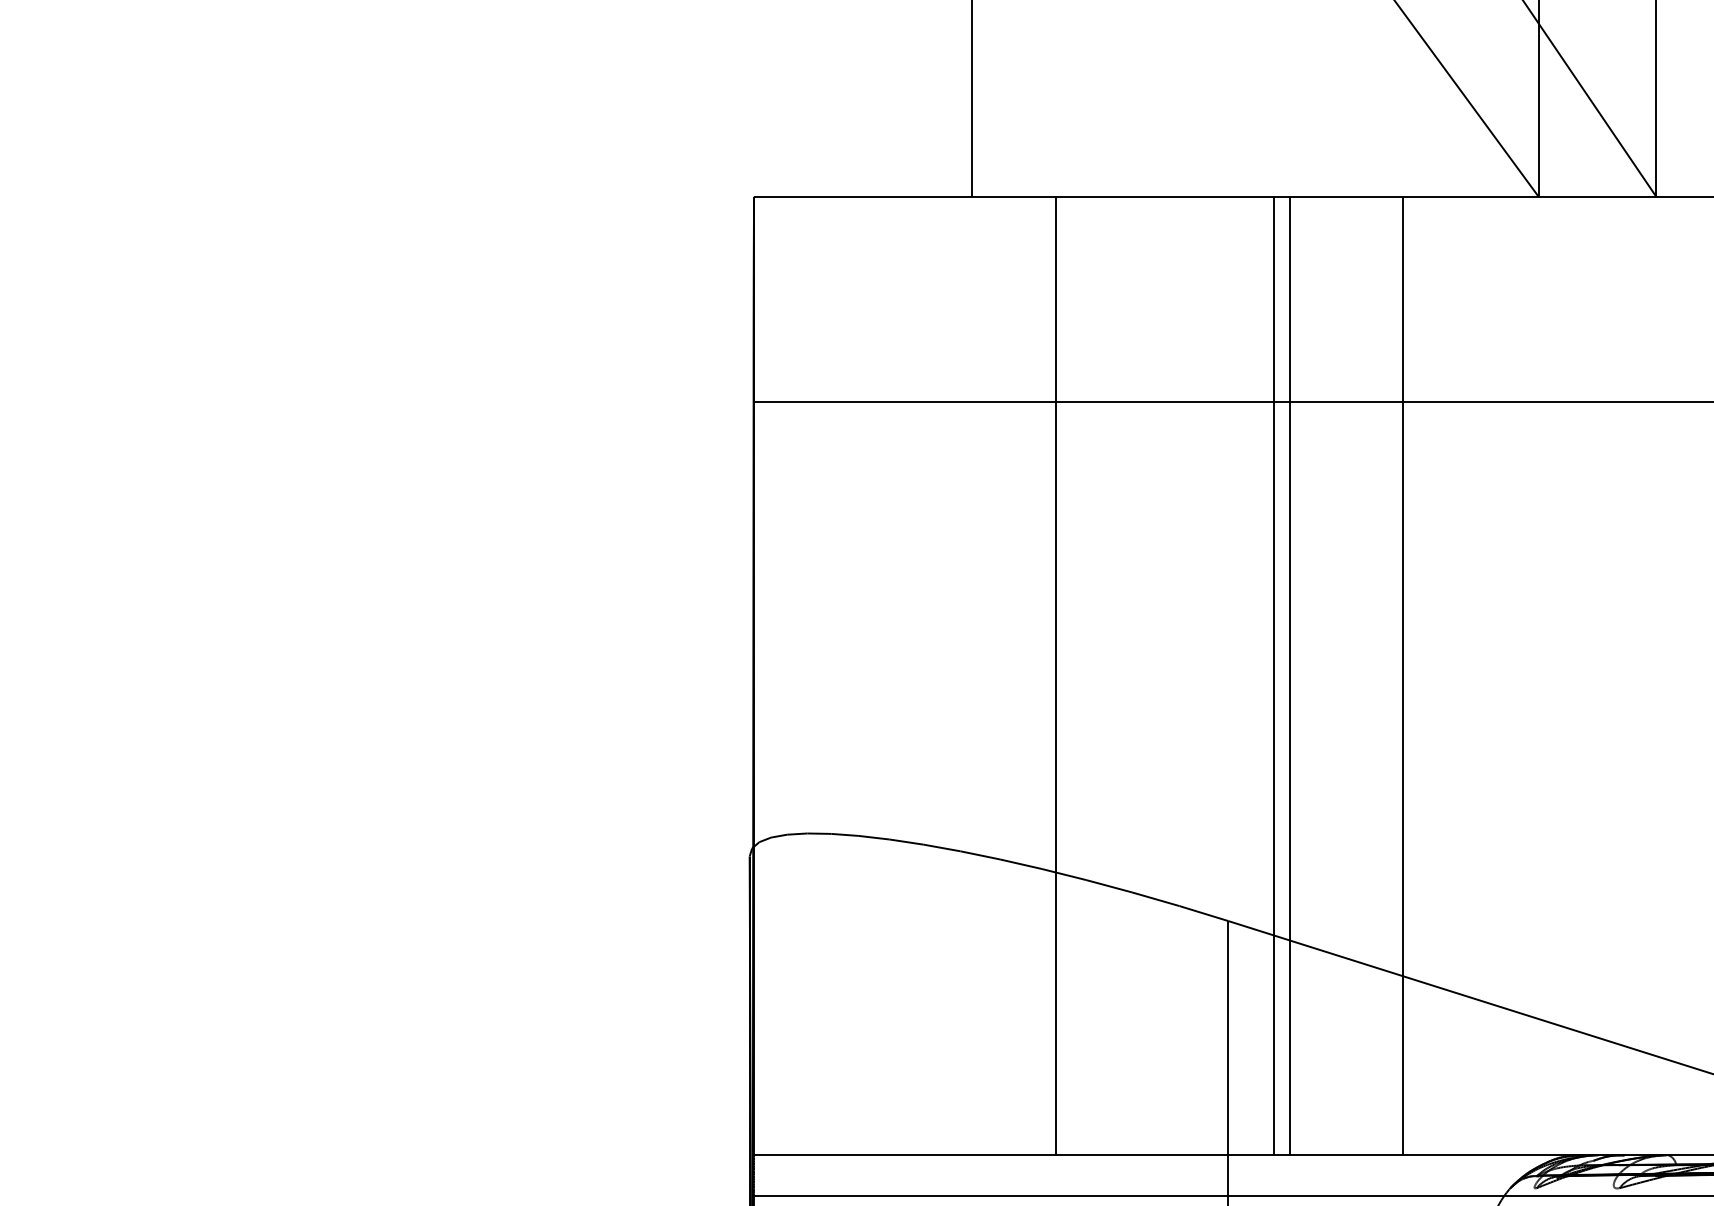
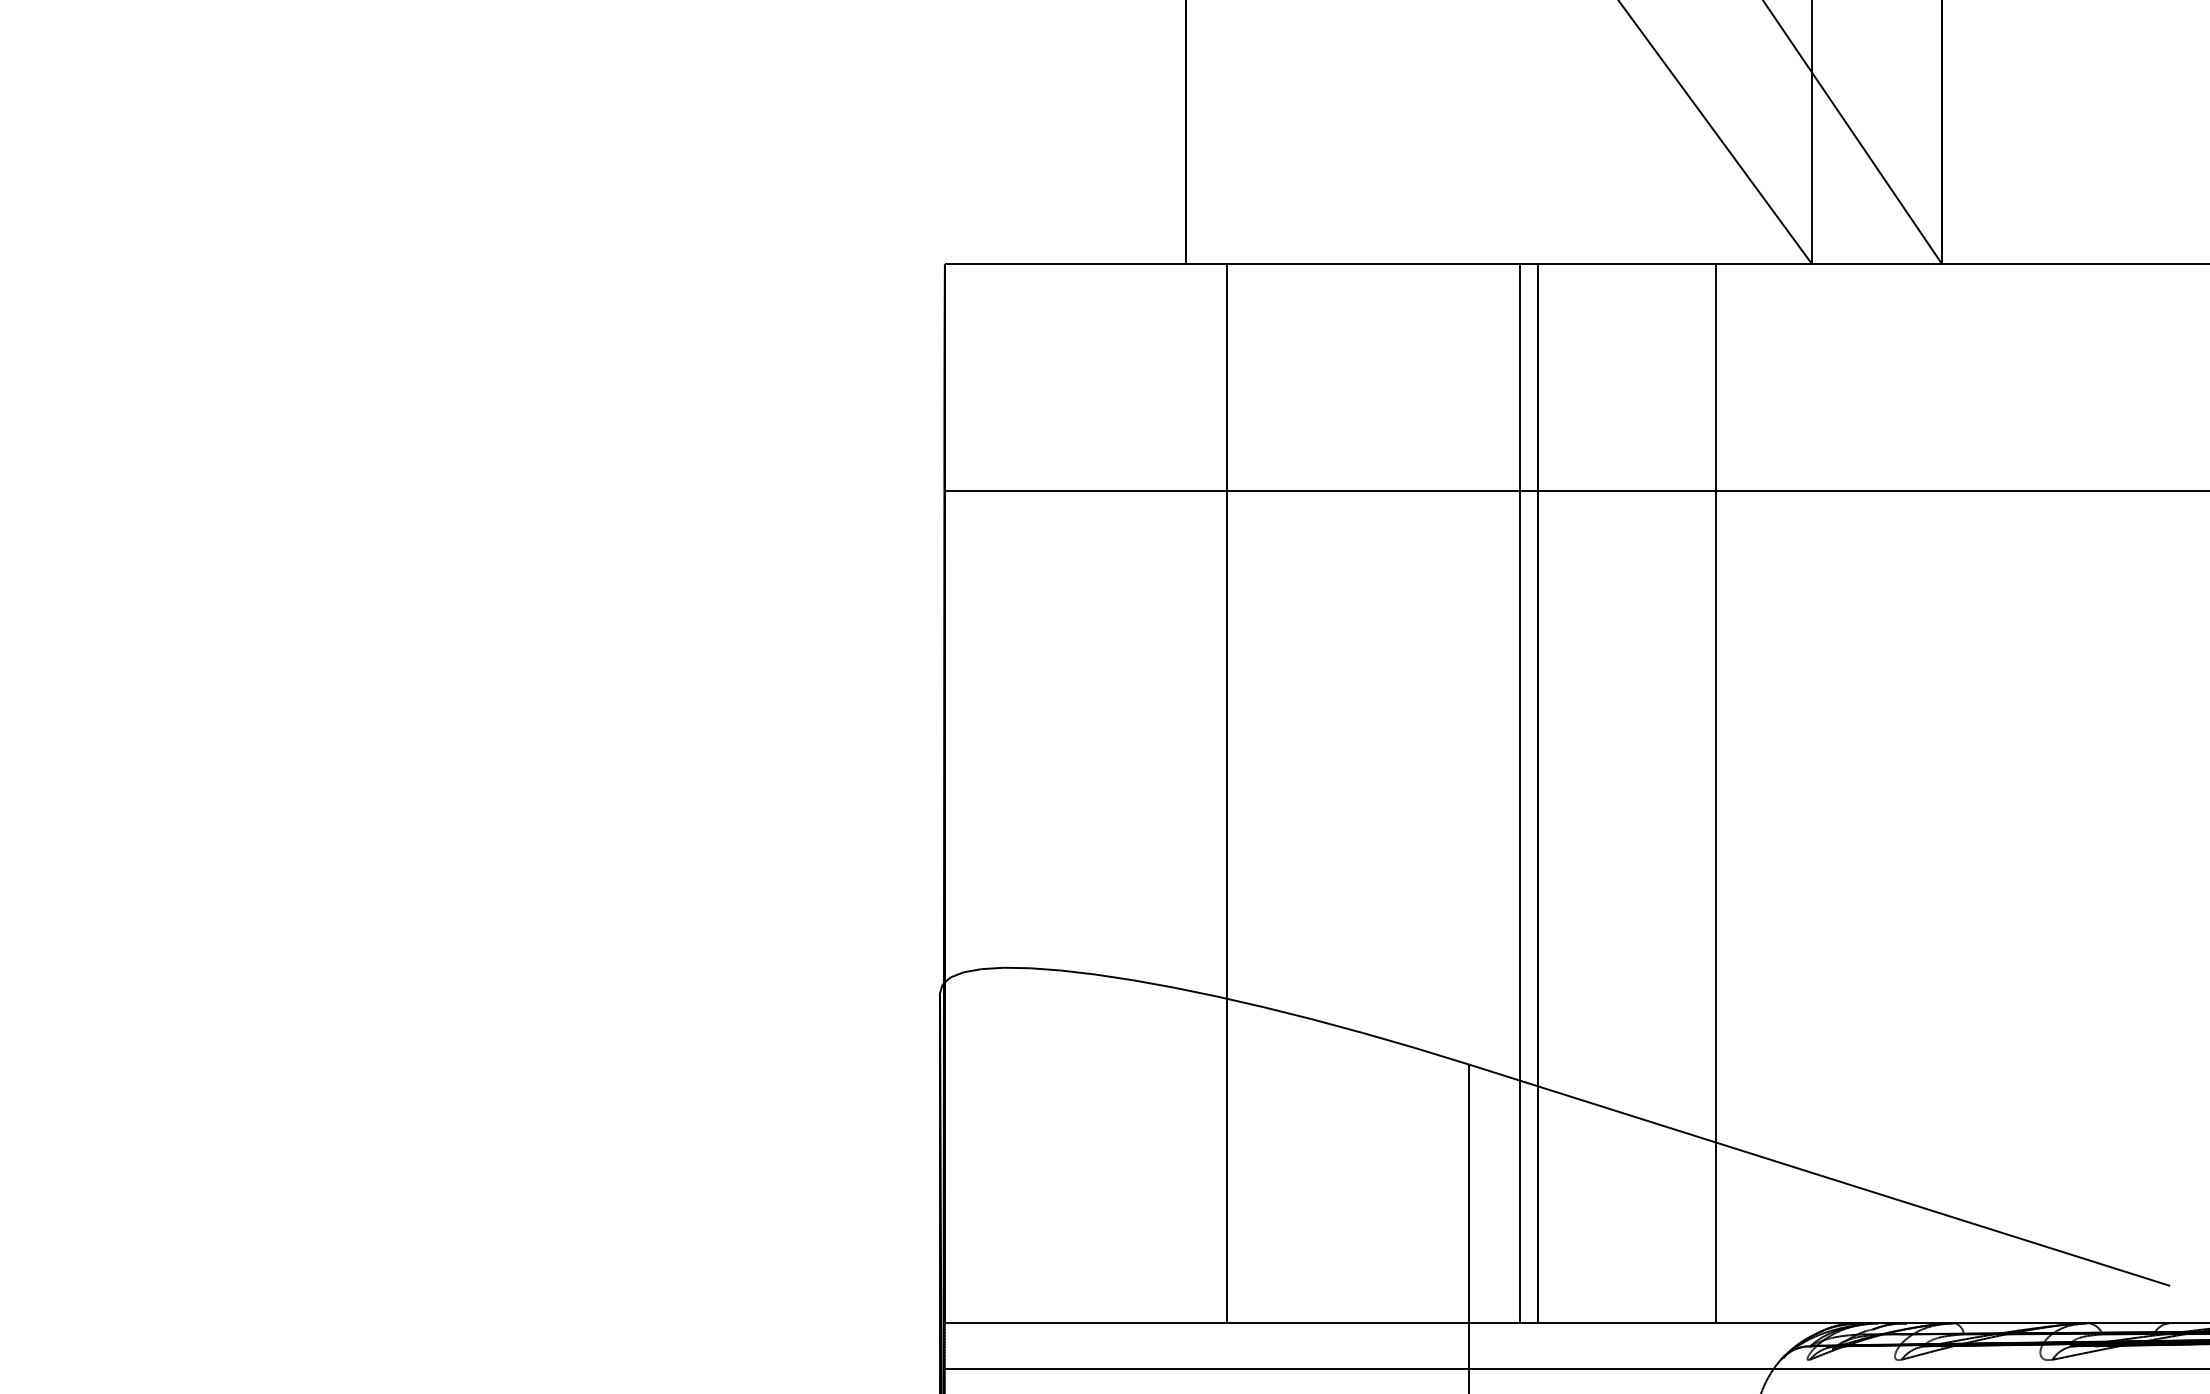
line: (1055, 675) -> (1227, 793), moved
line: (1403, 675) -> (1716, 793), moved

